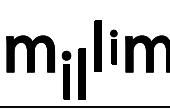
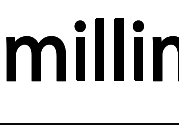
part: (113, 46) -> (138, 49), size x1.43
part: (73, 73) -> (88, 48), moved

